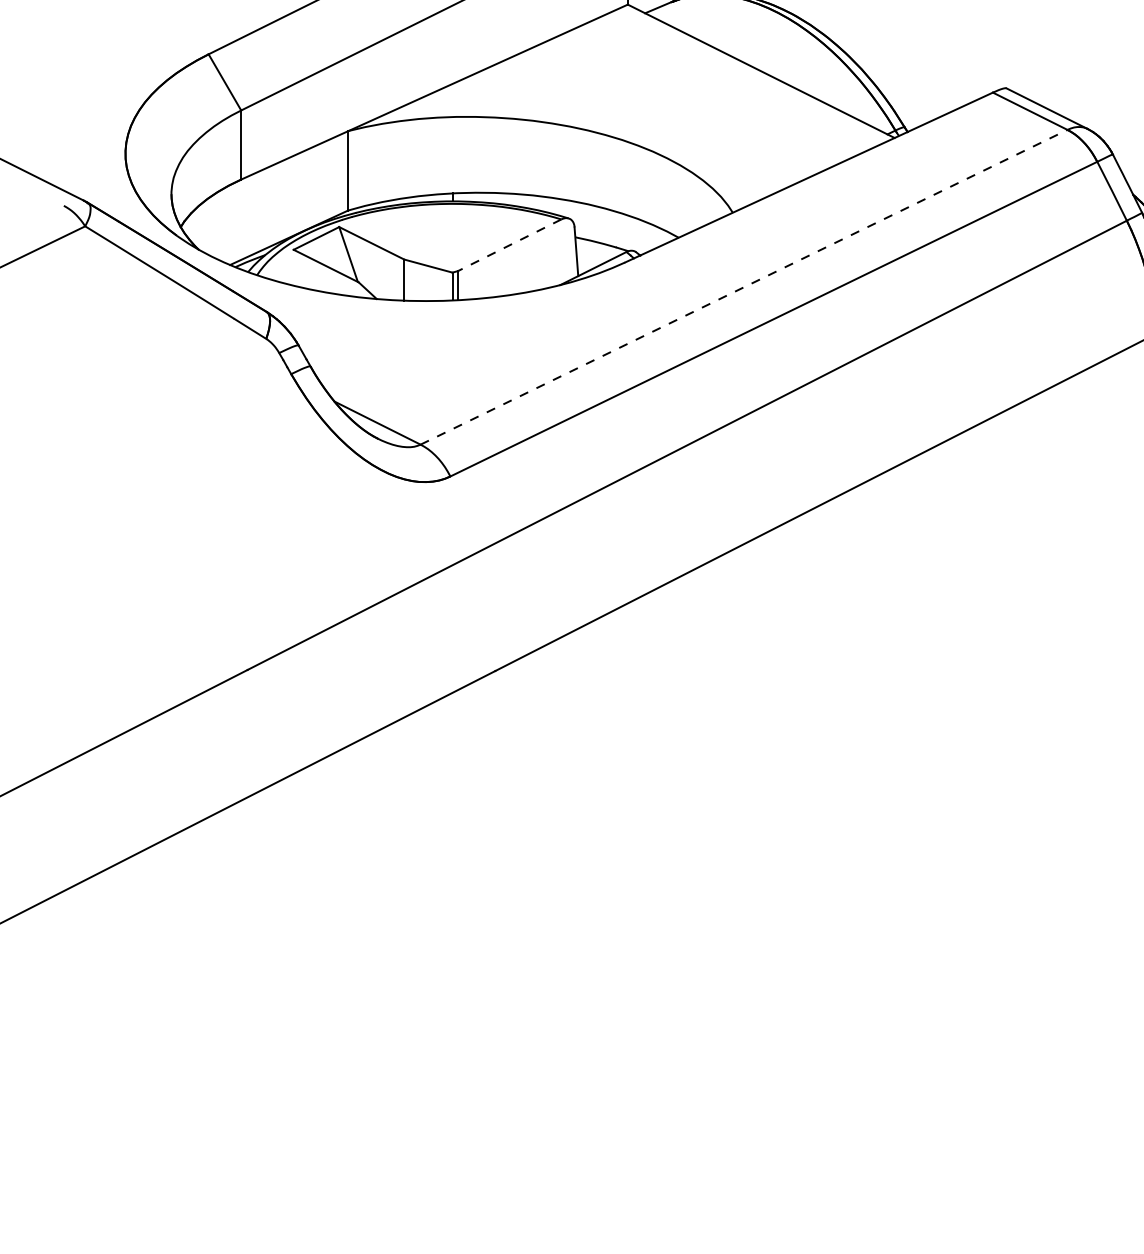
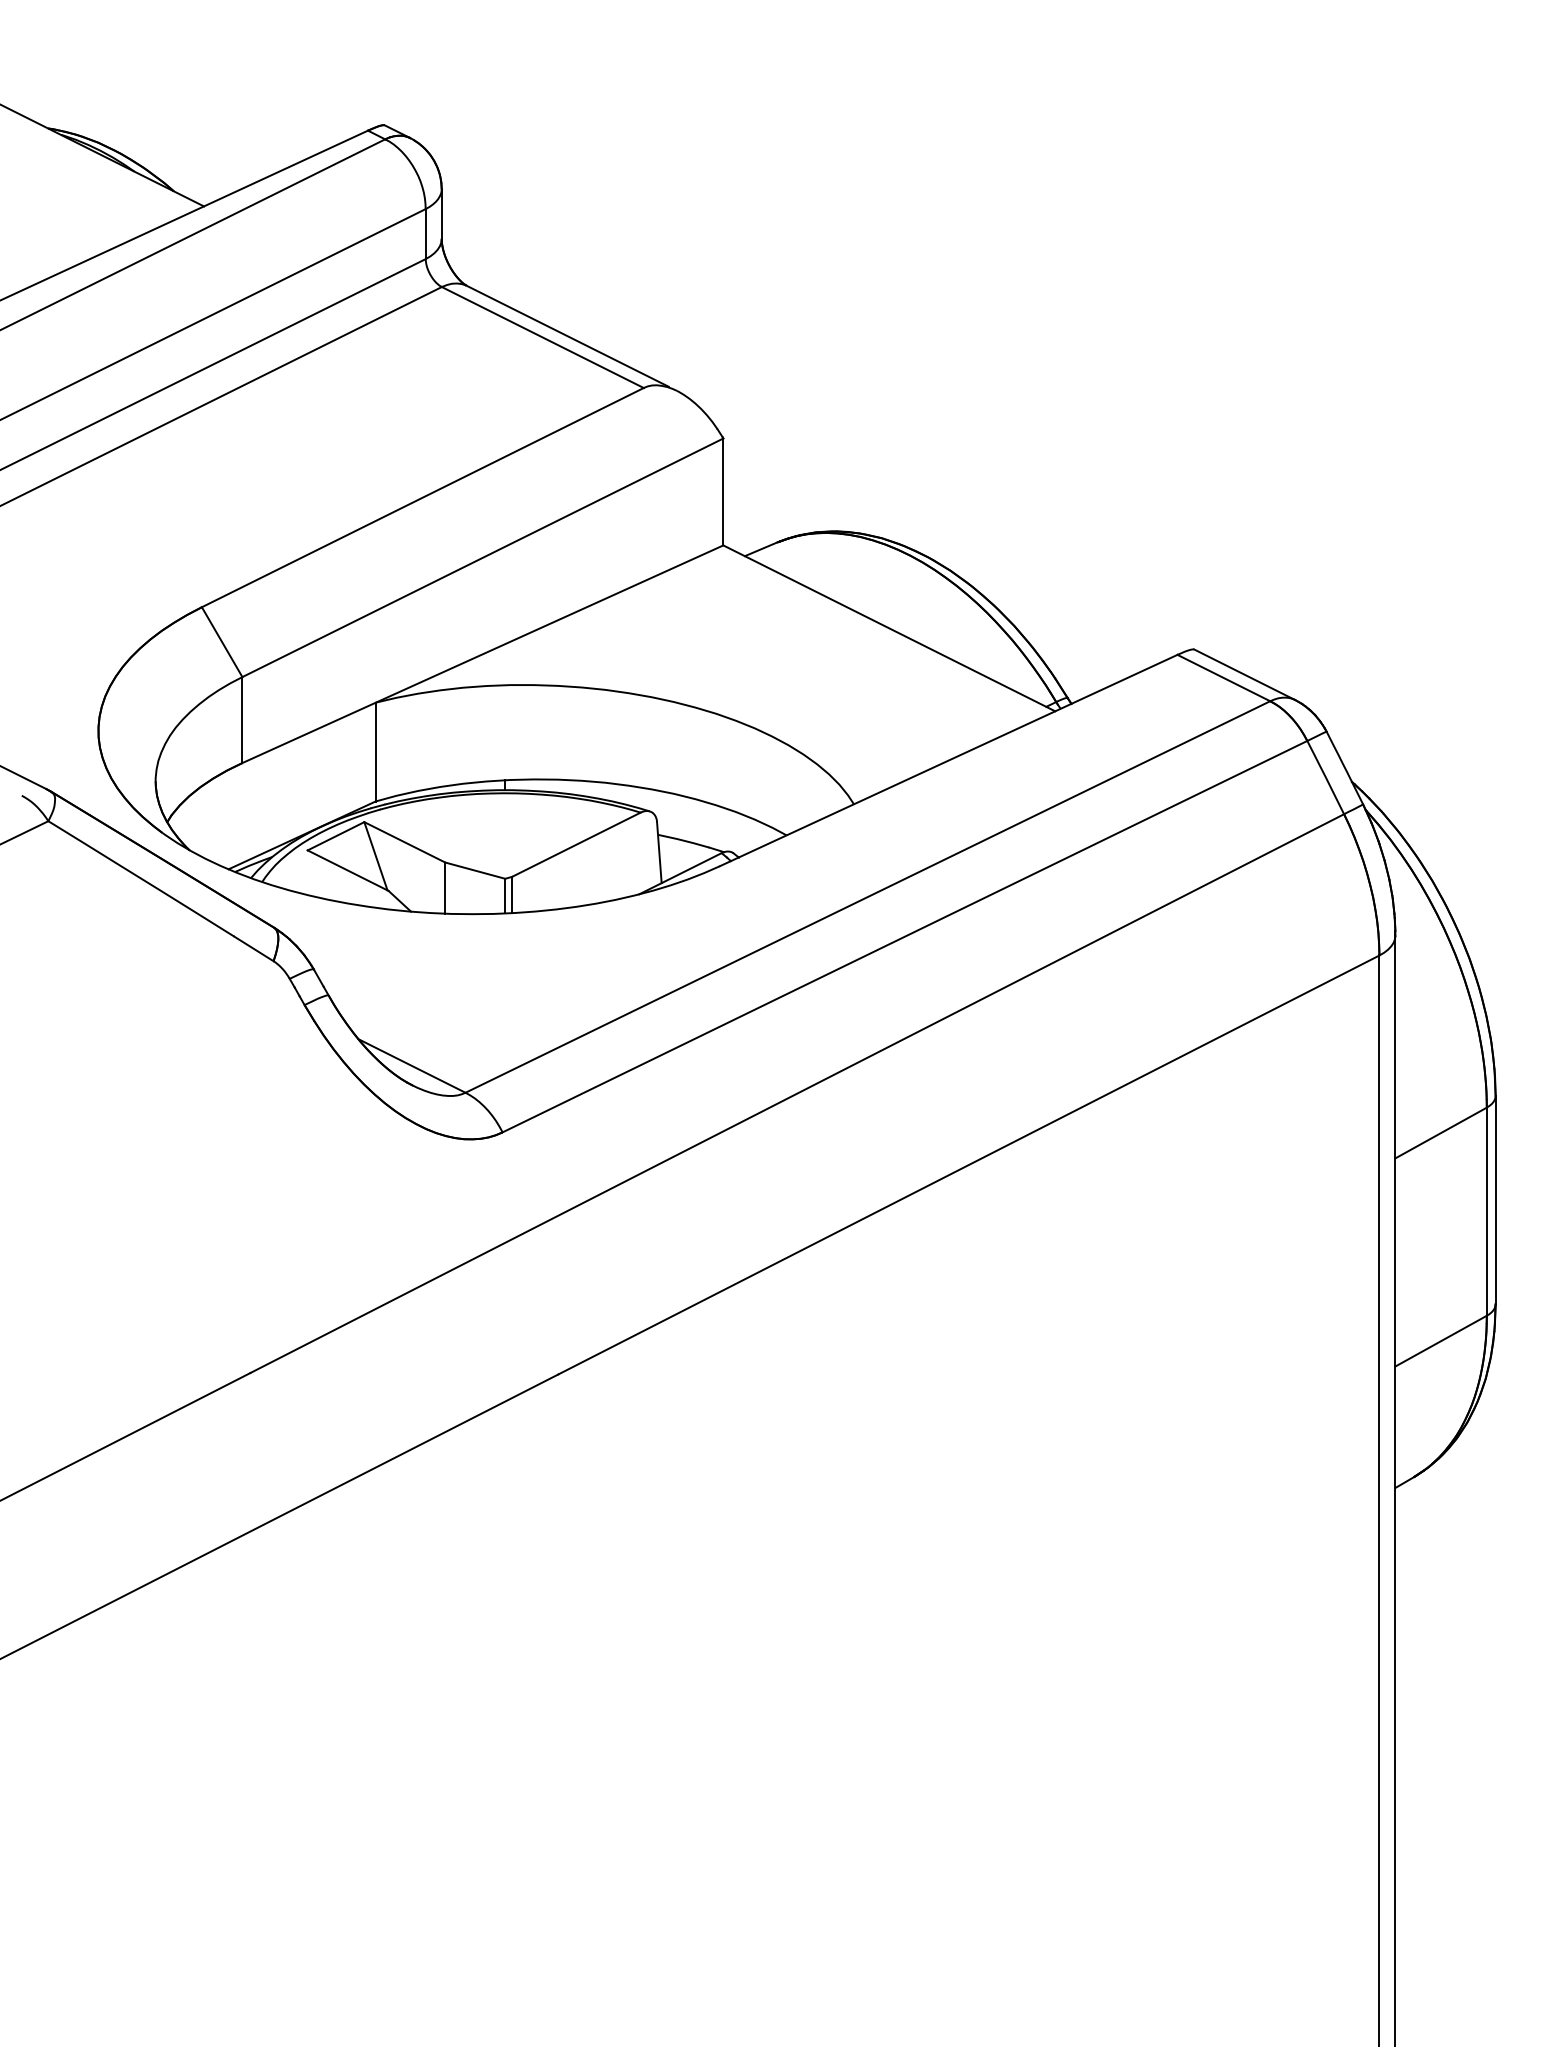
line: (509, 245) -> (576, 844), dashed -> solid
line: (744, 286) -> (868, 896), dashed -> solid

